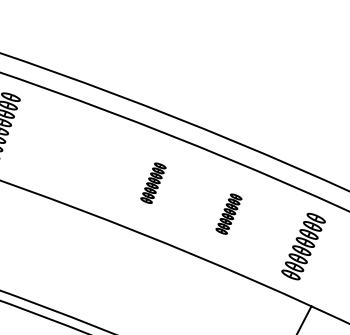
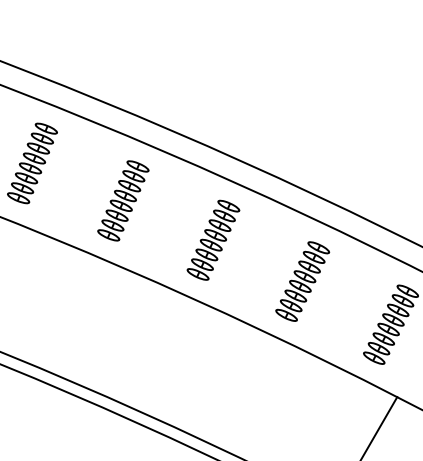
part: (77, 153) -> (123, 200), added
part: (153, 182) -> (213, 239), size x1.67
part: (228, 214) -> (302, 281), size x1.67

